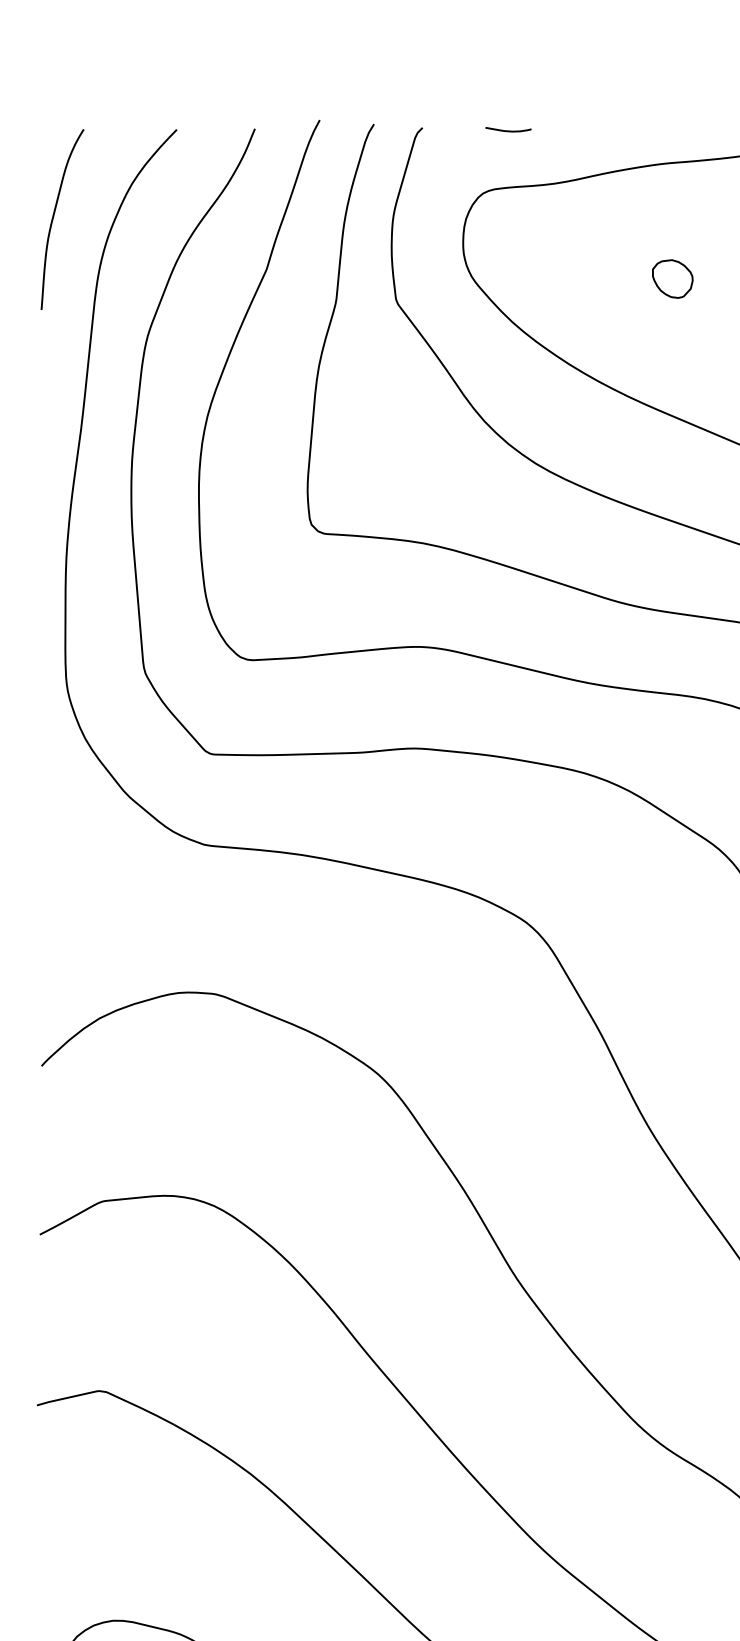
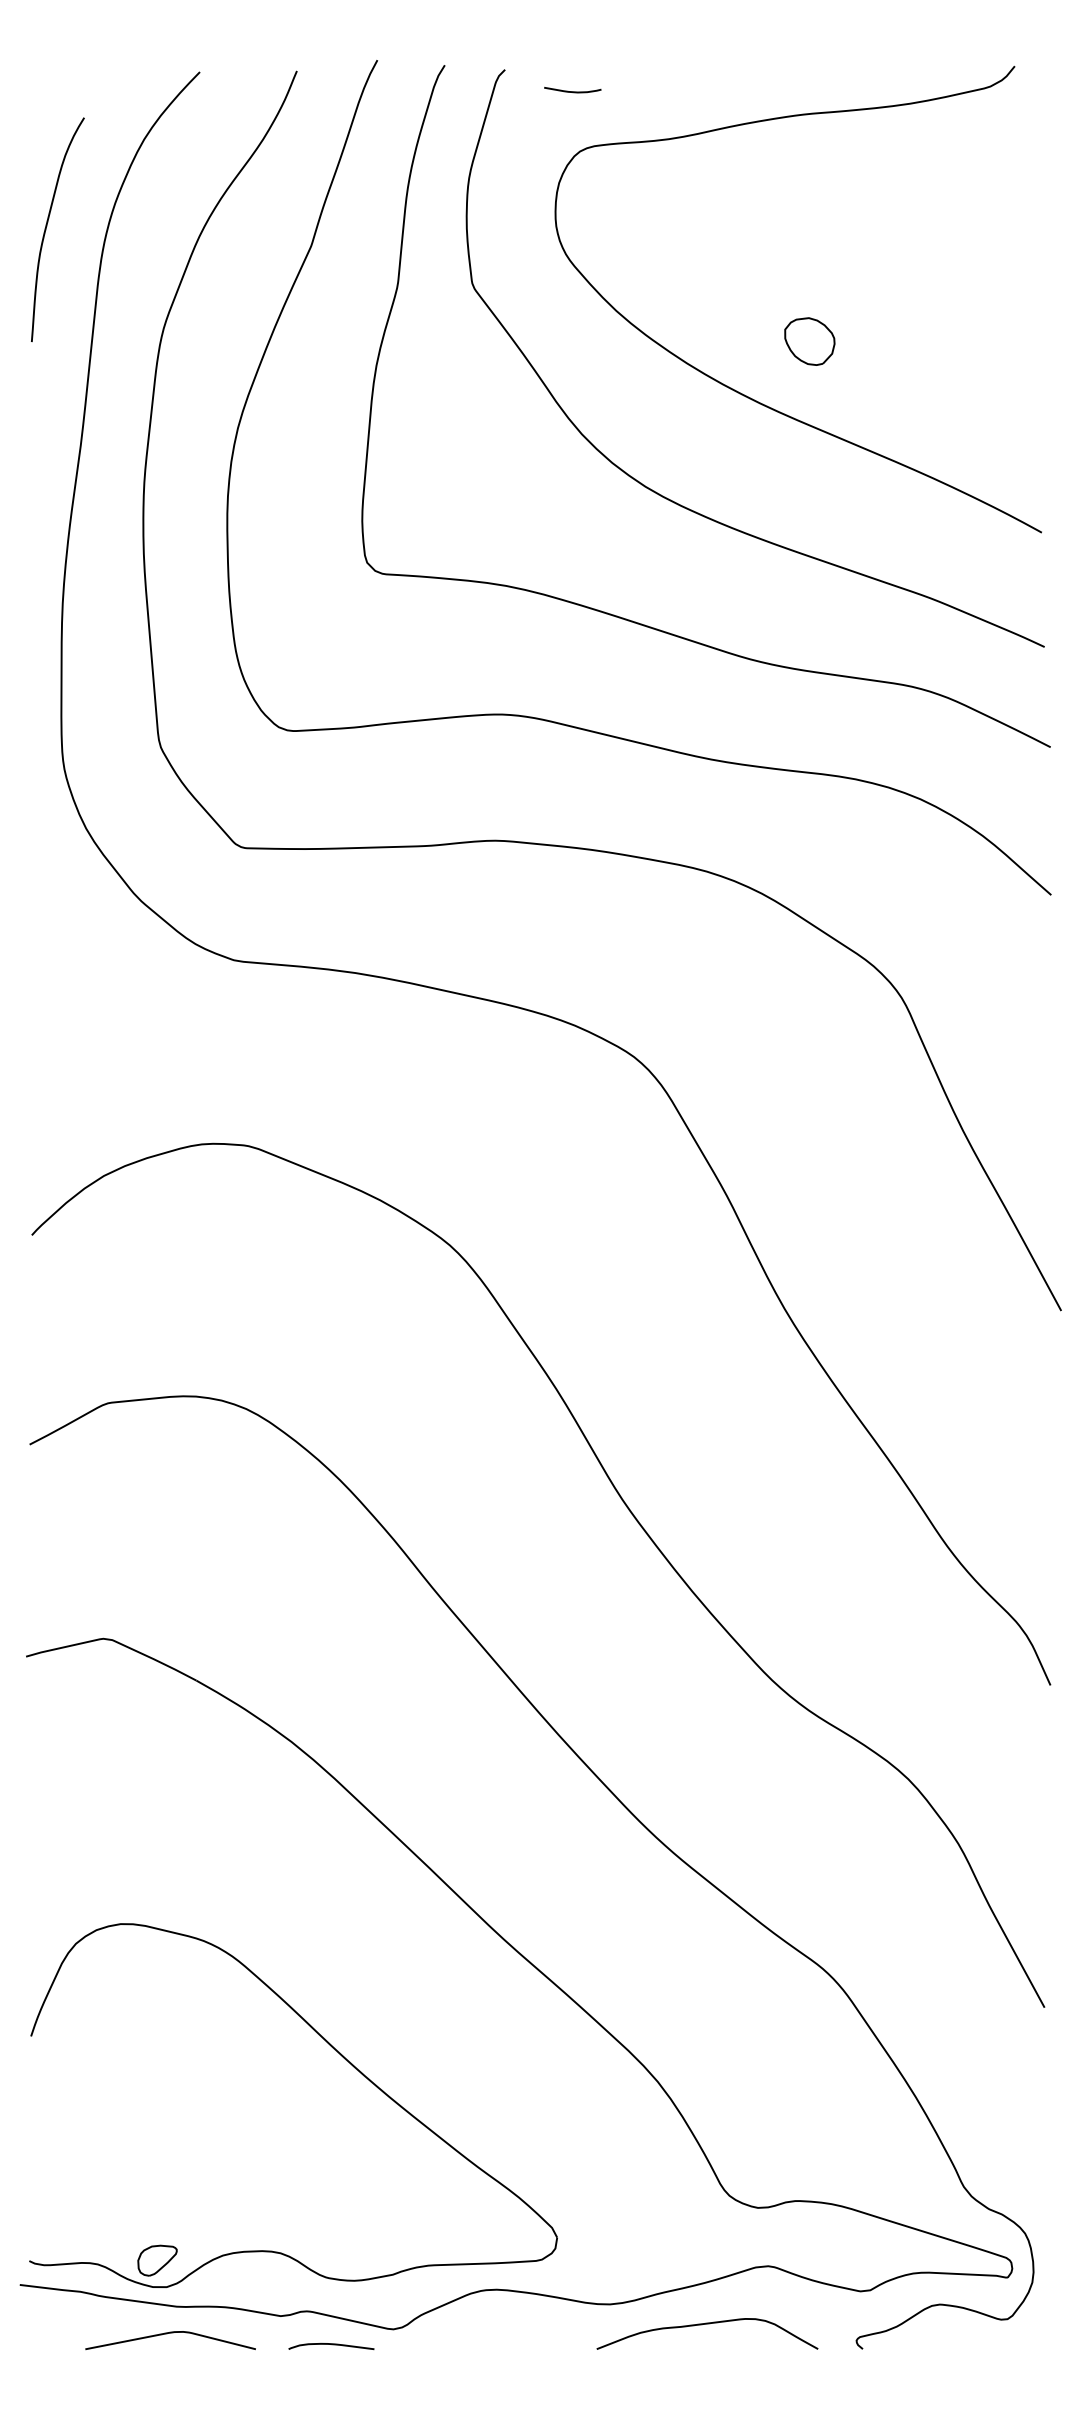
curve: (508, 130) -> (572, 91), moved
curve: (54, 216) -> (47, 226), moved
part: (672, 278) -> (809, 341), moved

